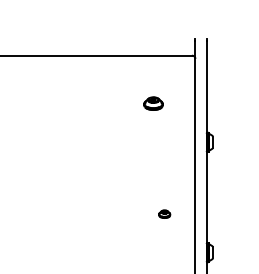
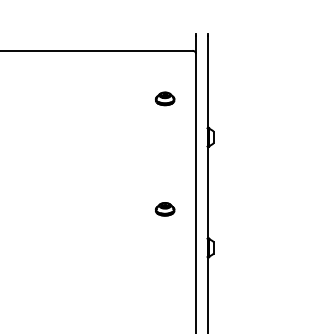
part: (153, 103) -> (165, 98), moved
part: (164, 214) -> (165, 209), size x1.67

